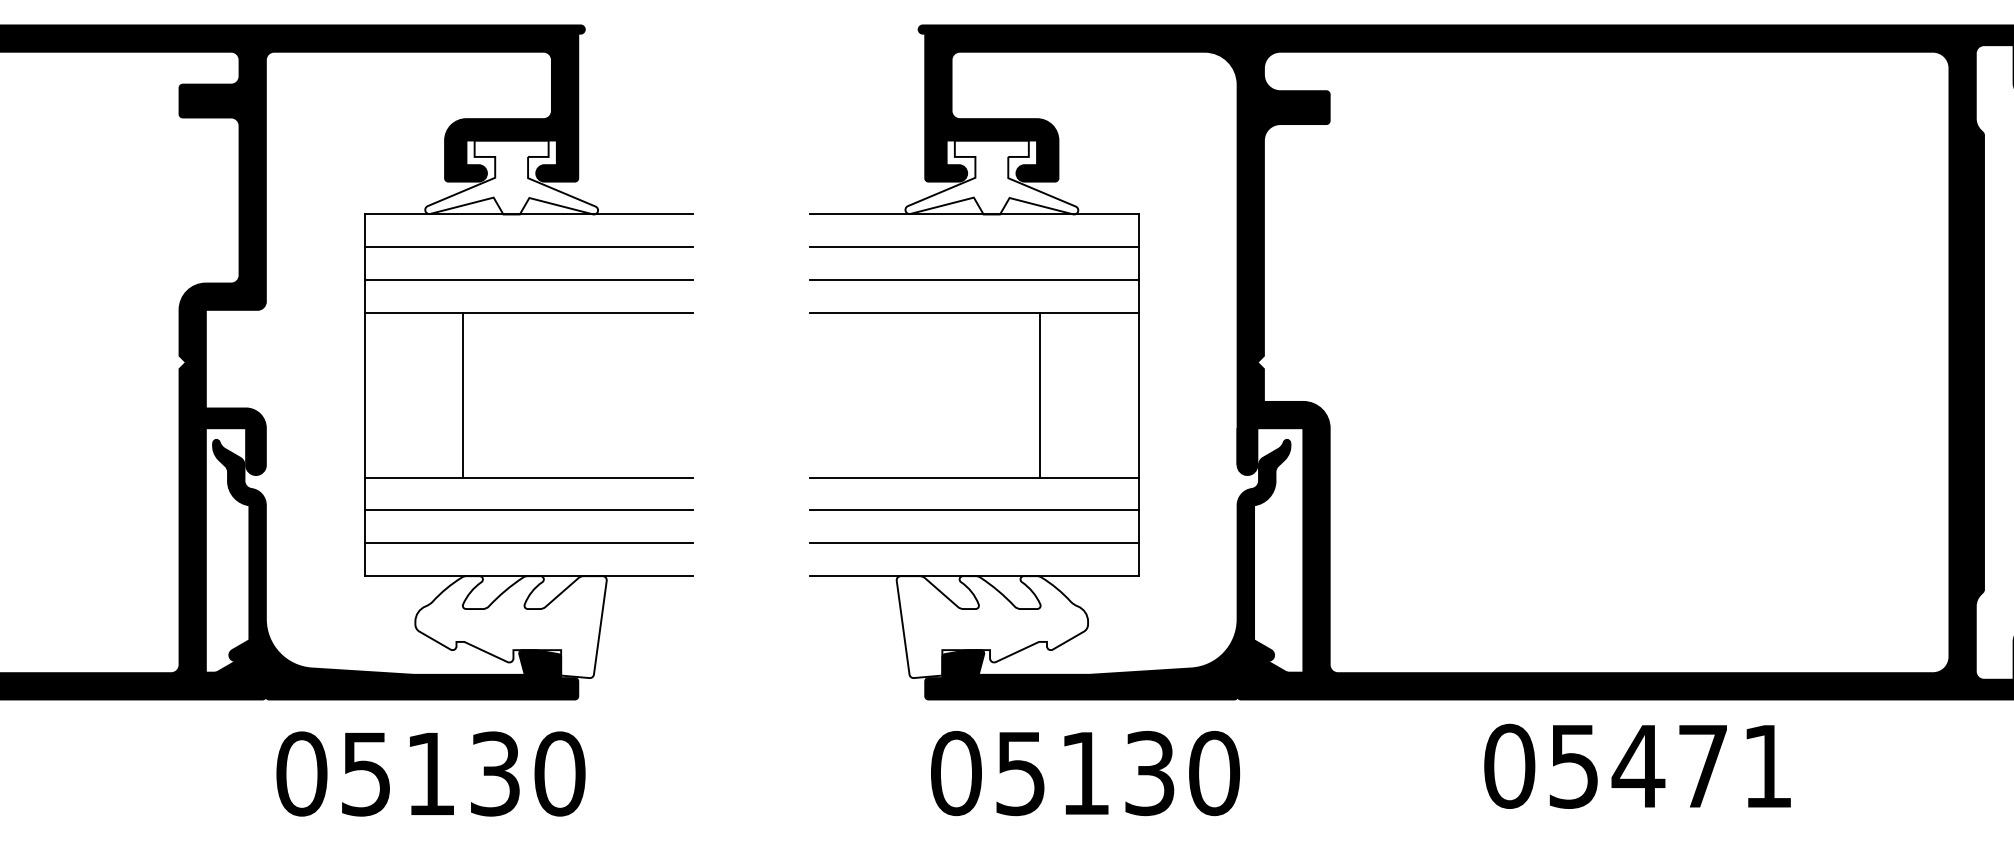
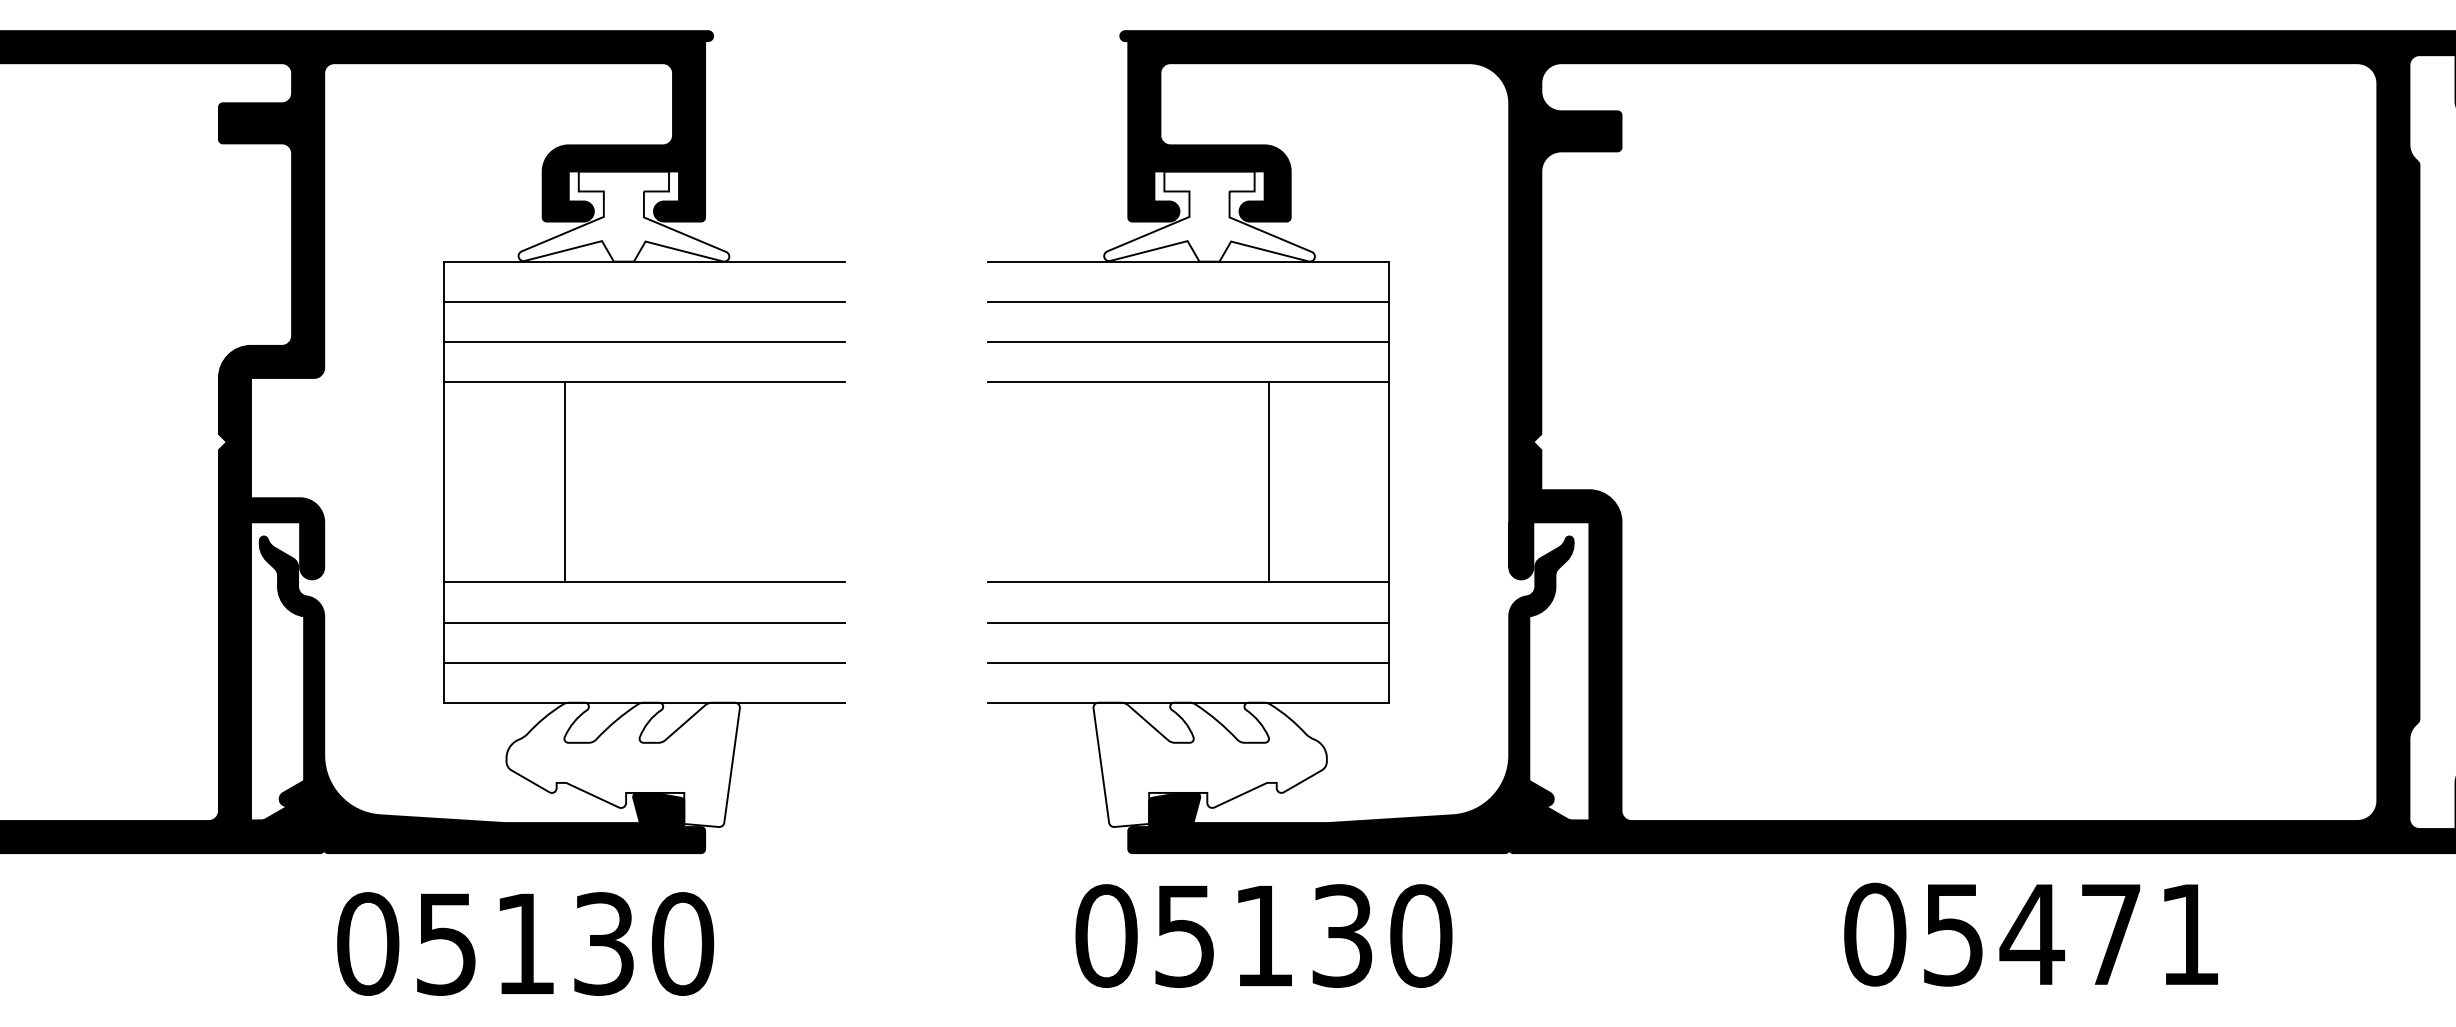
text: (1637, 765) -> (2031, 933), moved
text: (1085, 773) -> (1263, 936), moved

